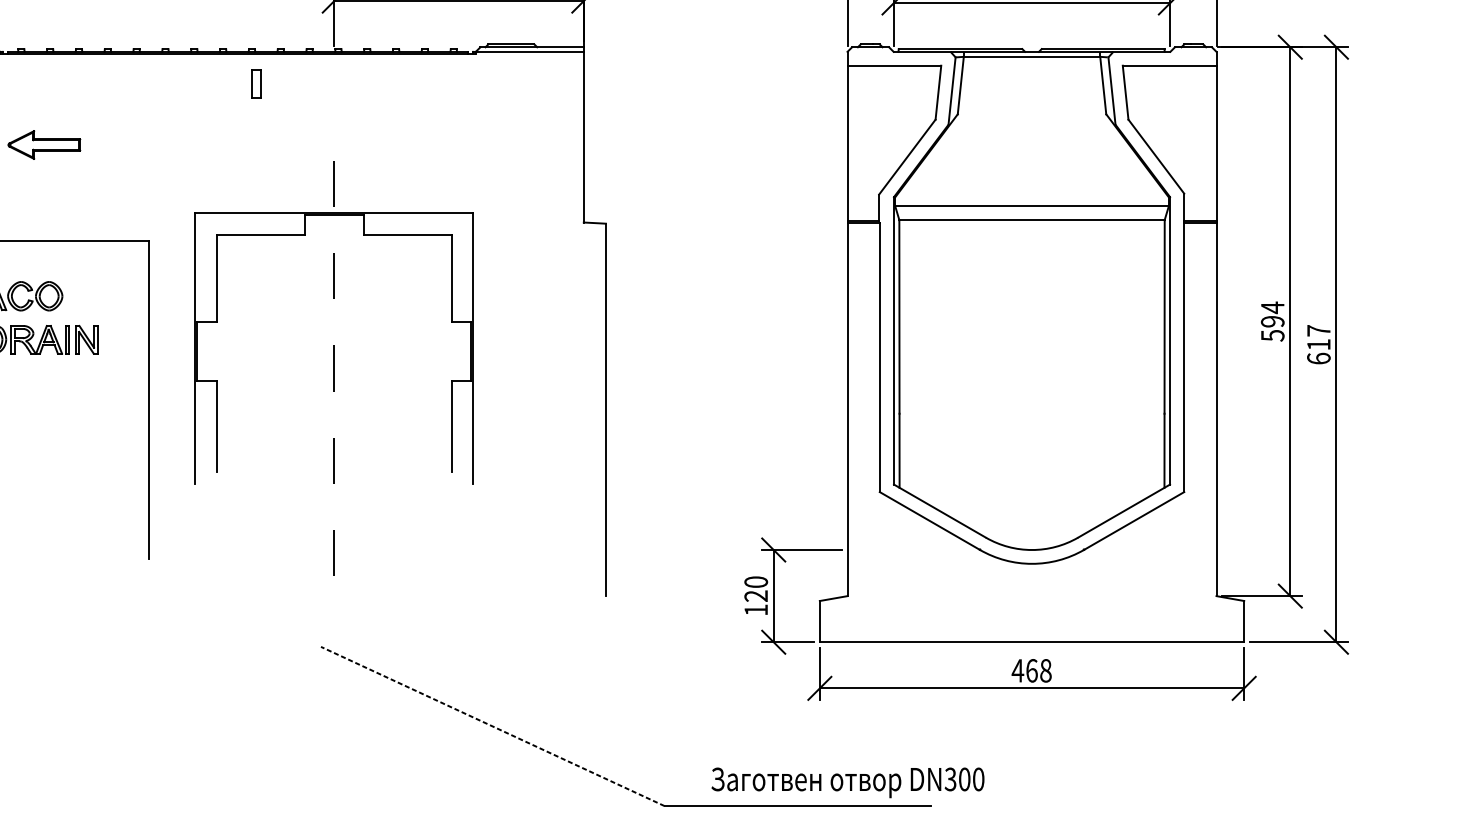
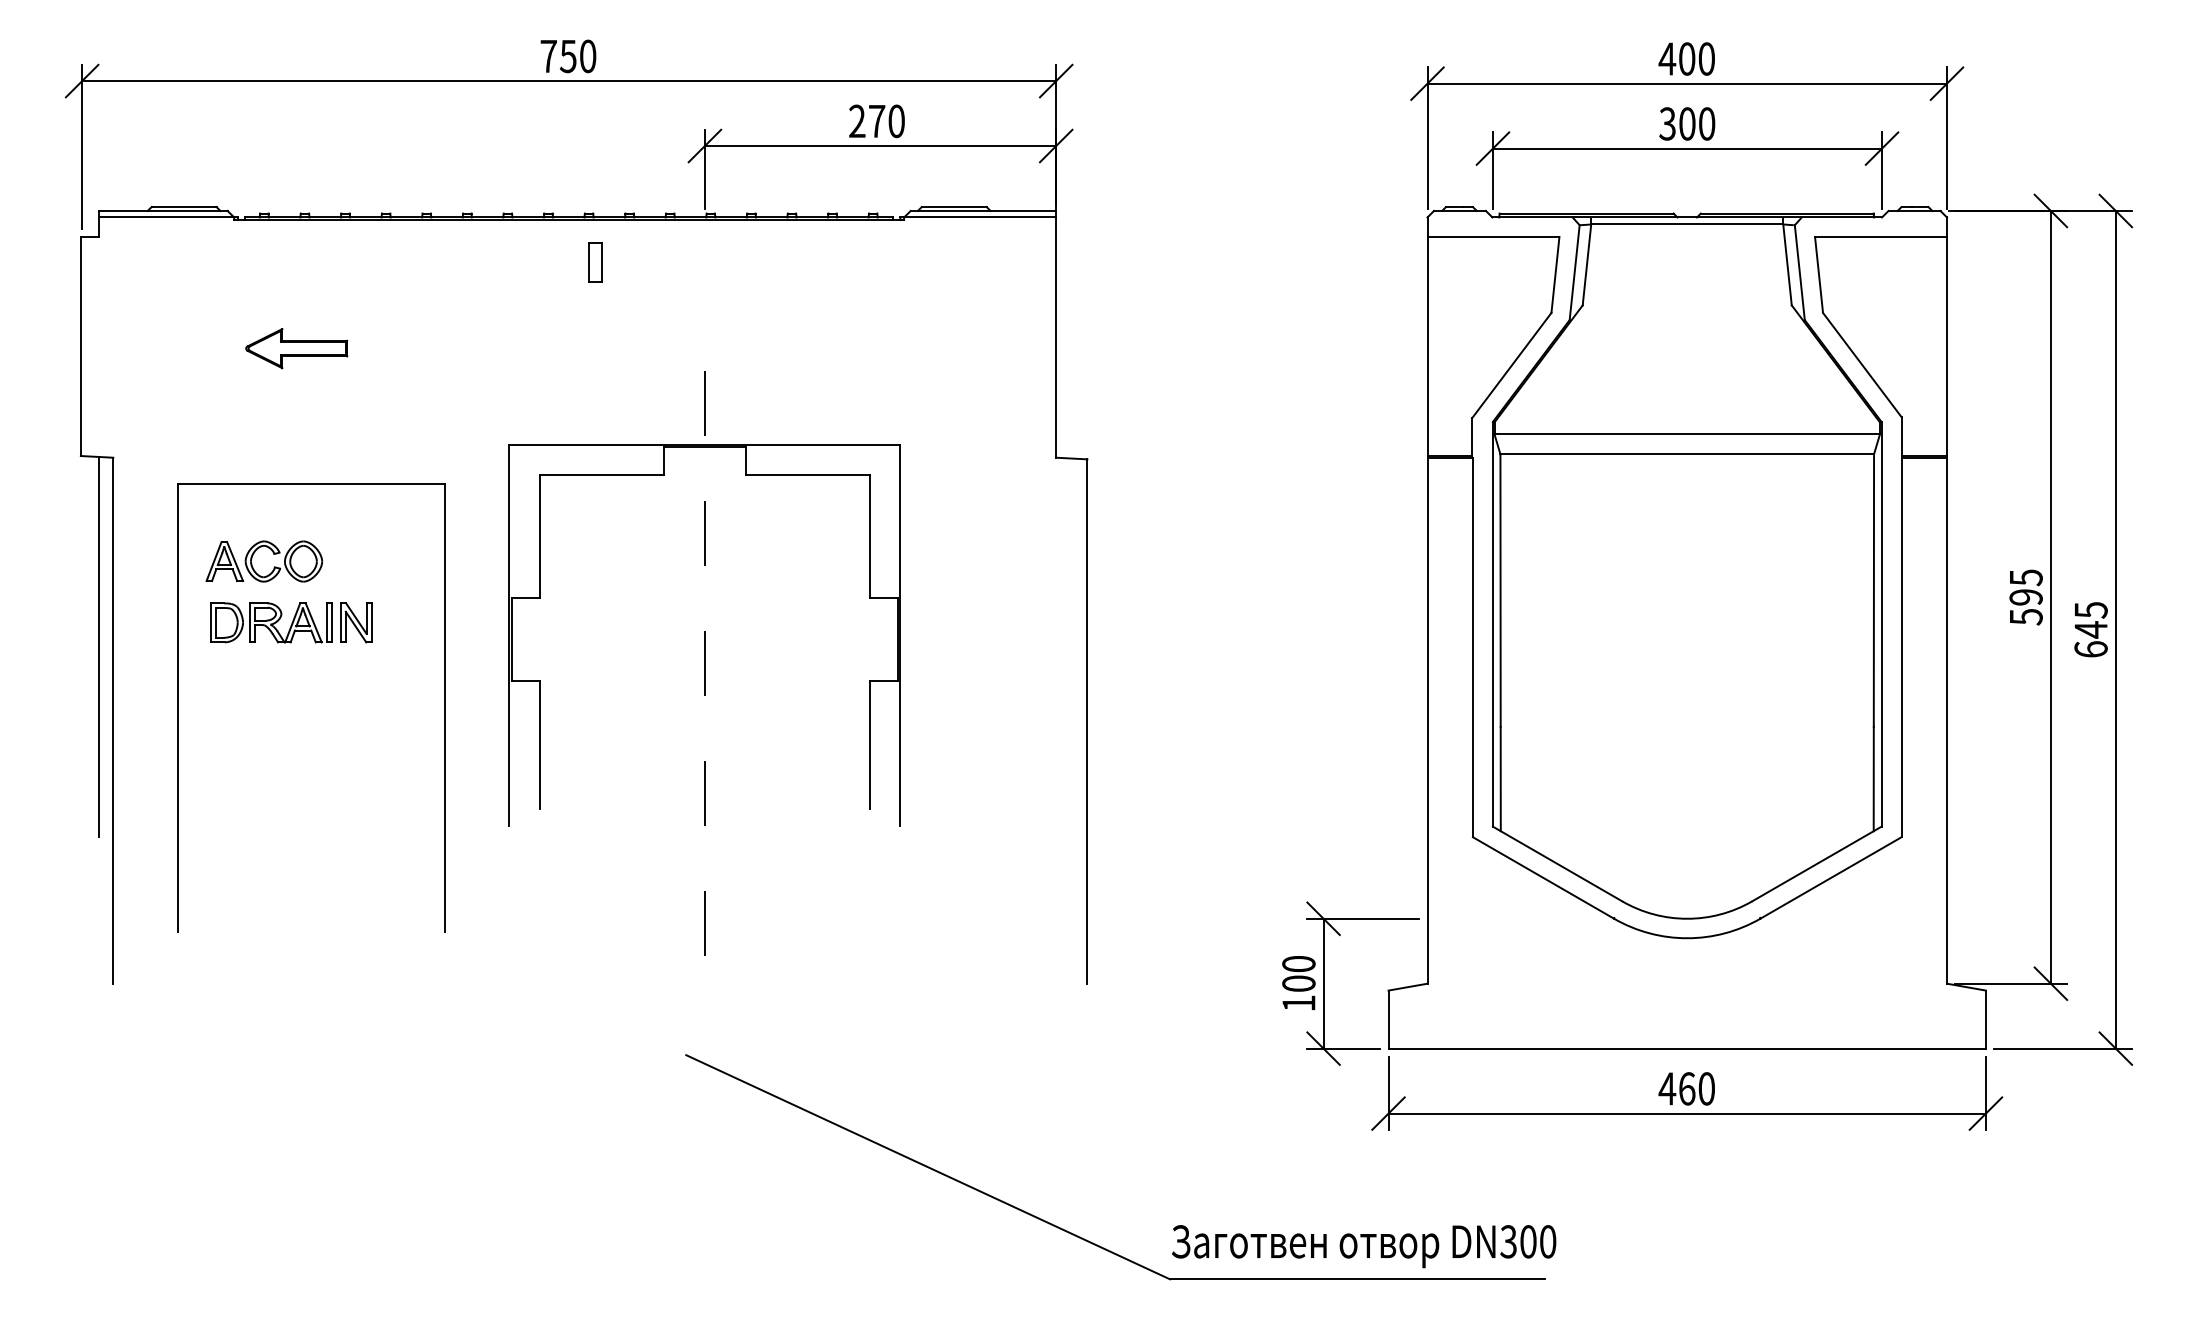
text: (1273, 307) -> (2026, 577), 594 -> 595
text: (1319, 338) -> (2091, 620), 617 -> 645
text: (755, 595) -> (1298, 983), 120 -> 100
text: (1045, 670) -> (1706, 1088), 468 -> 460
line: (493, 726) -> (928, 1167), dashed -> solid
text: (848, 782) -> (1364, 1246), moved

